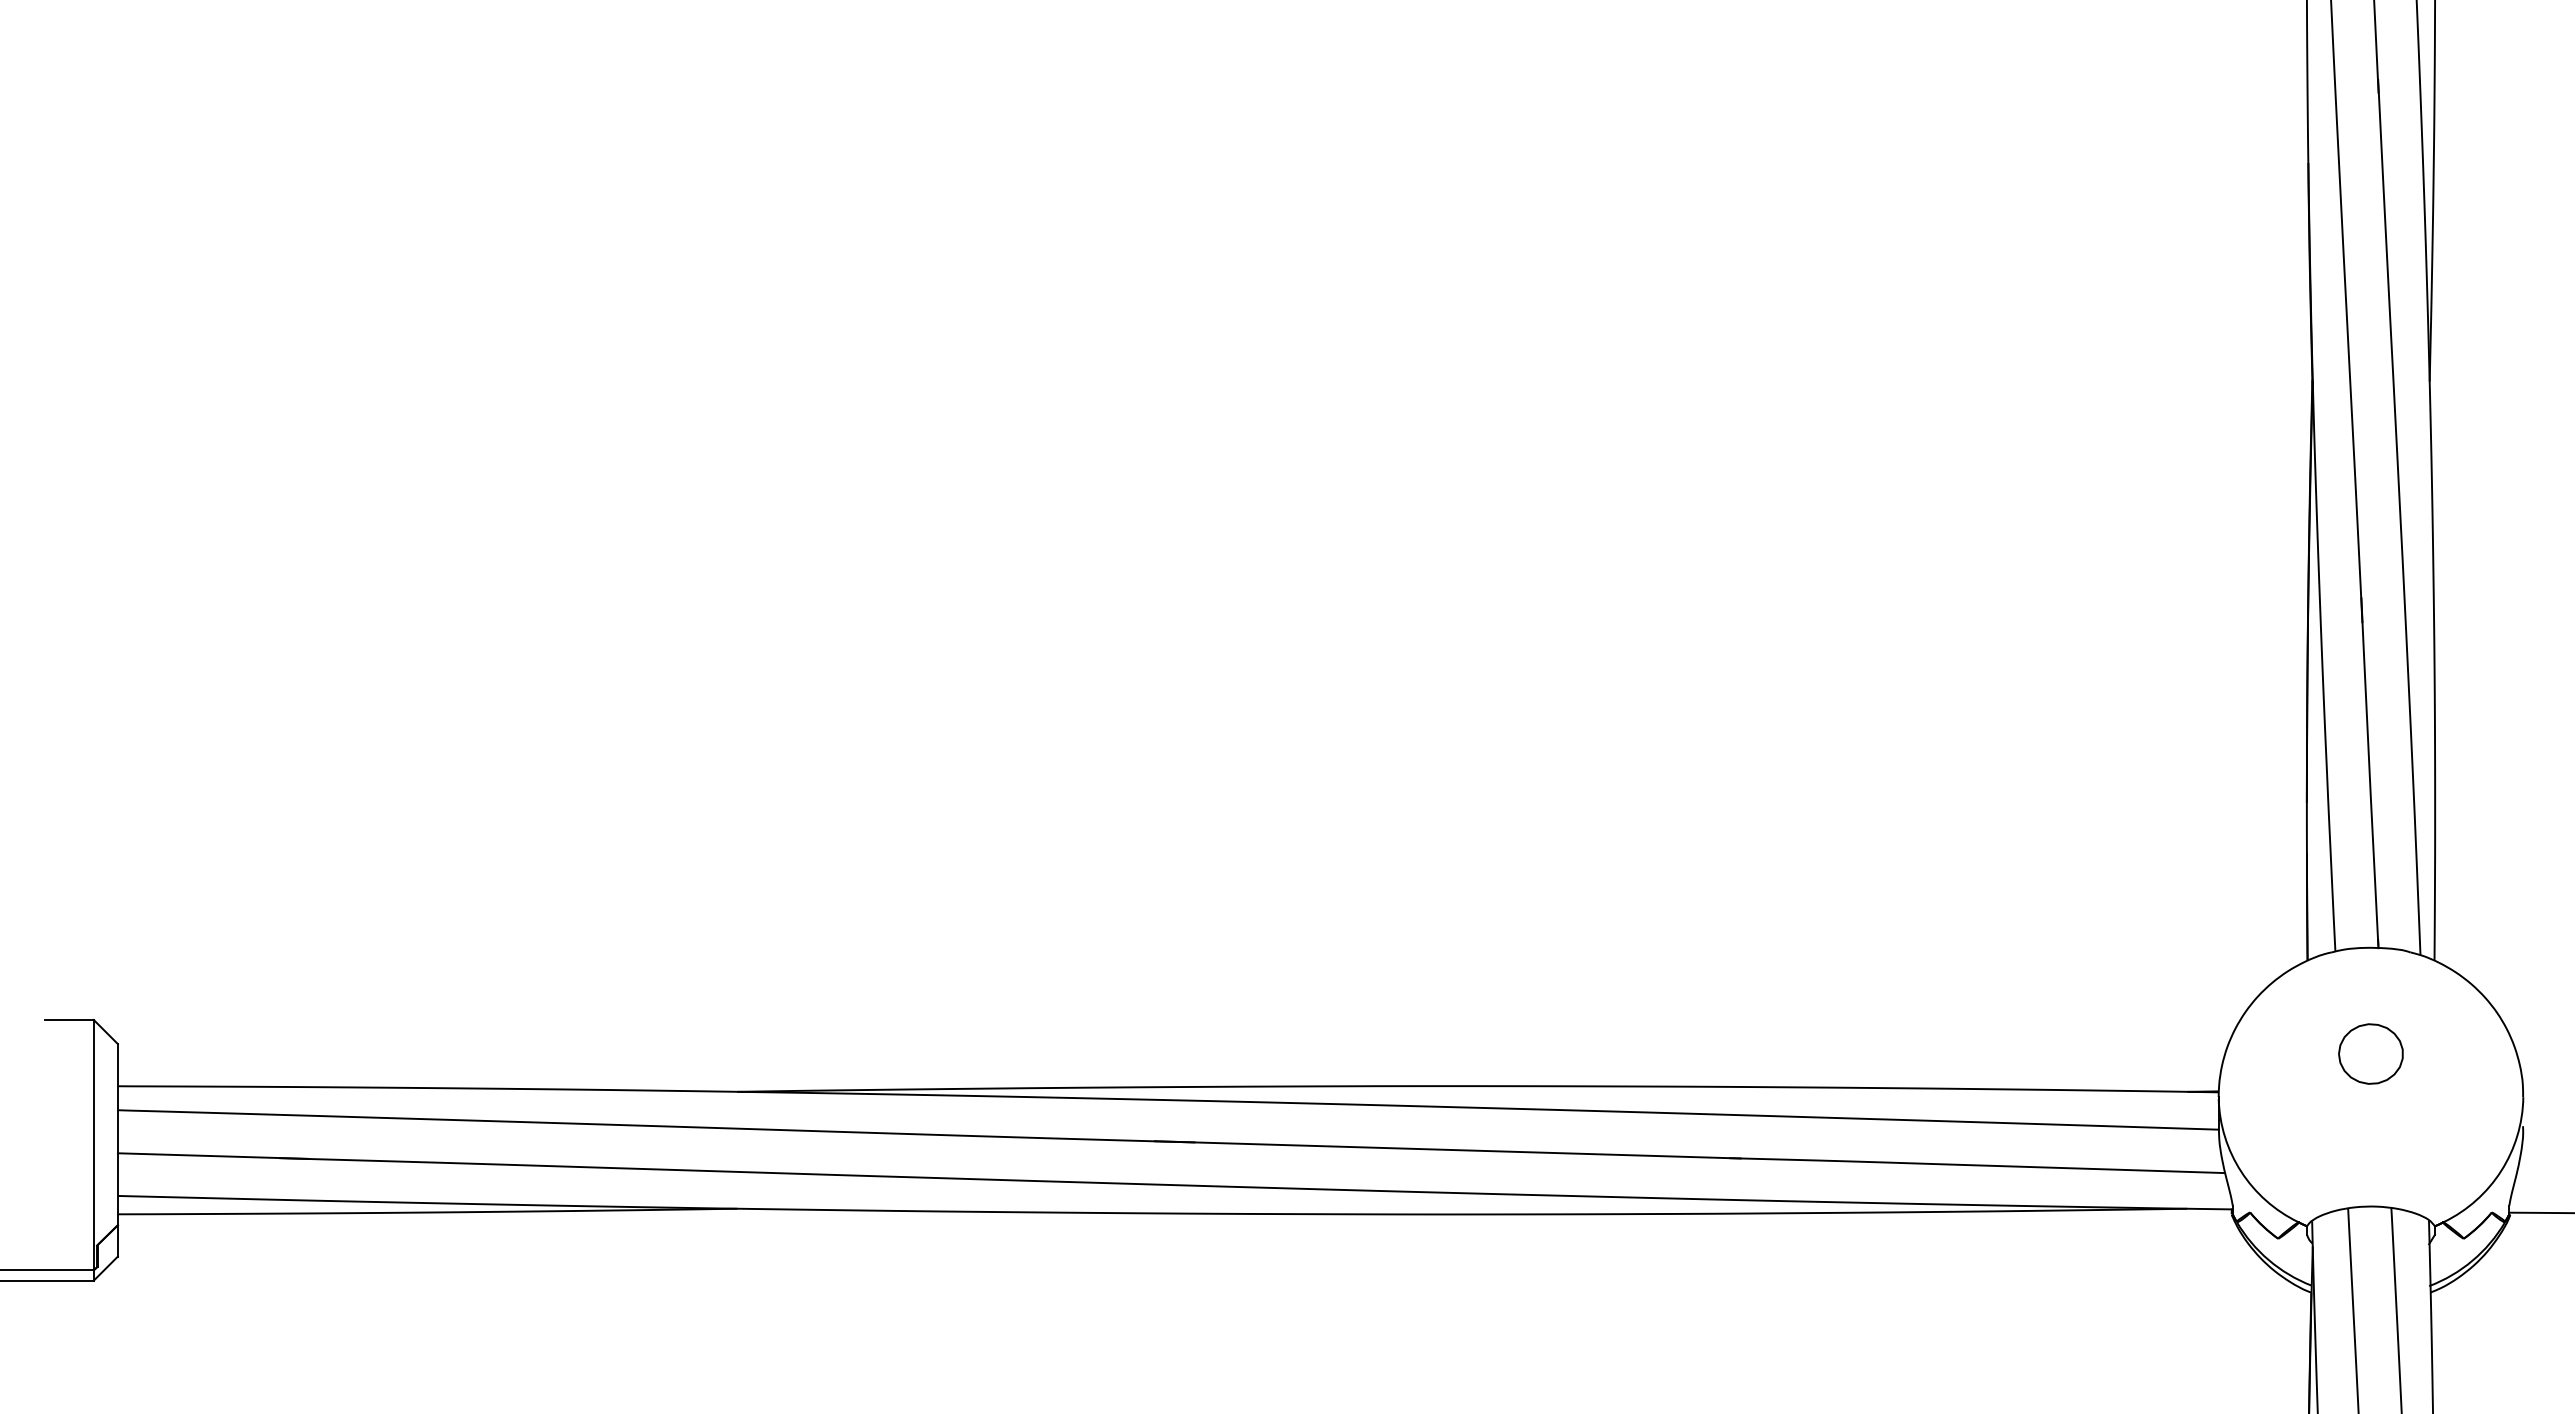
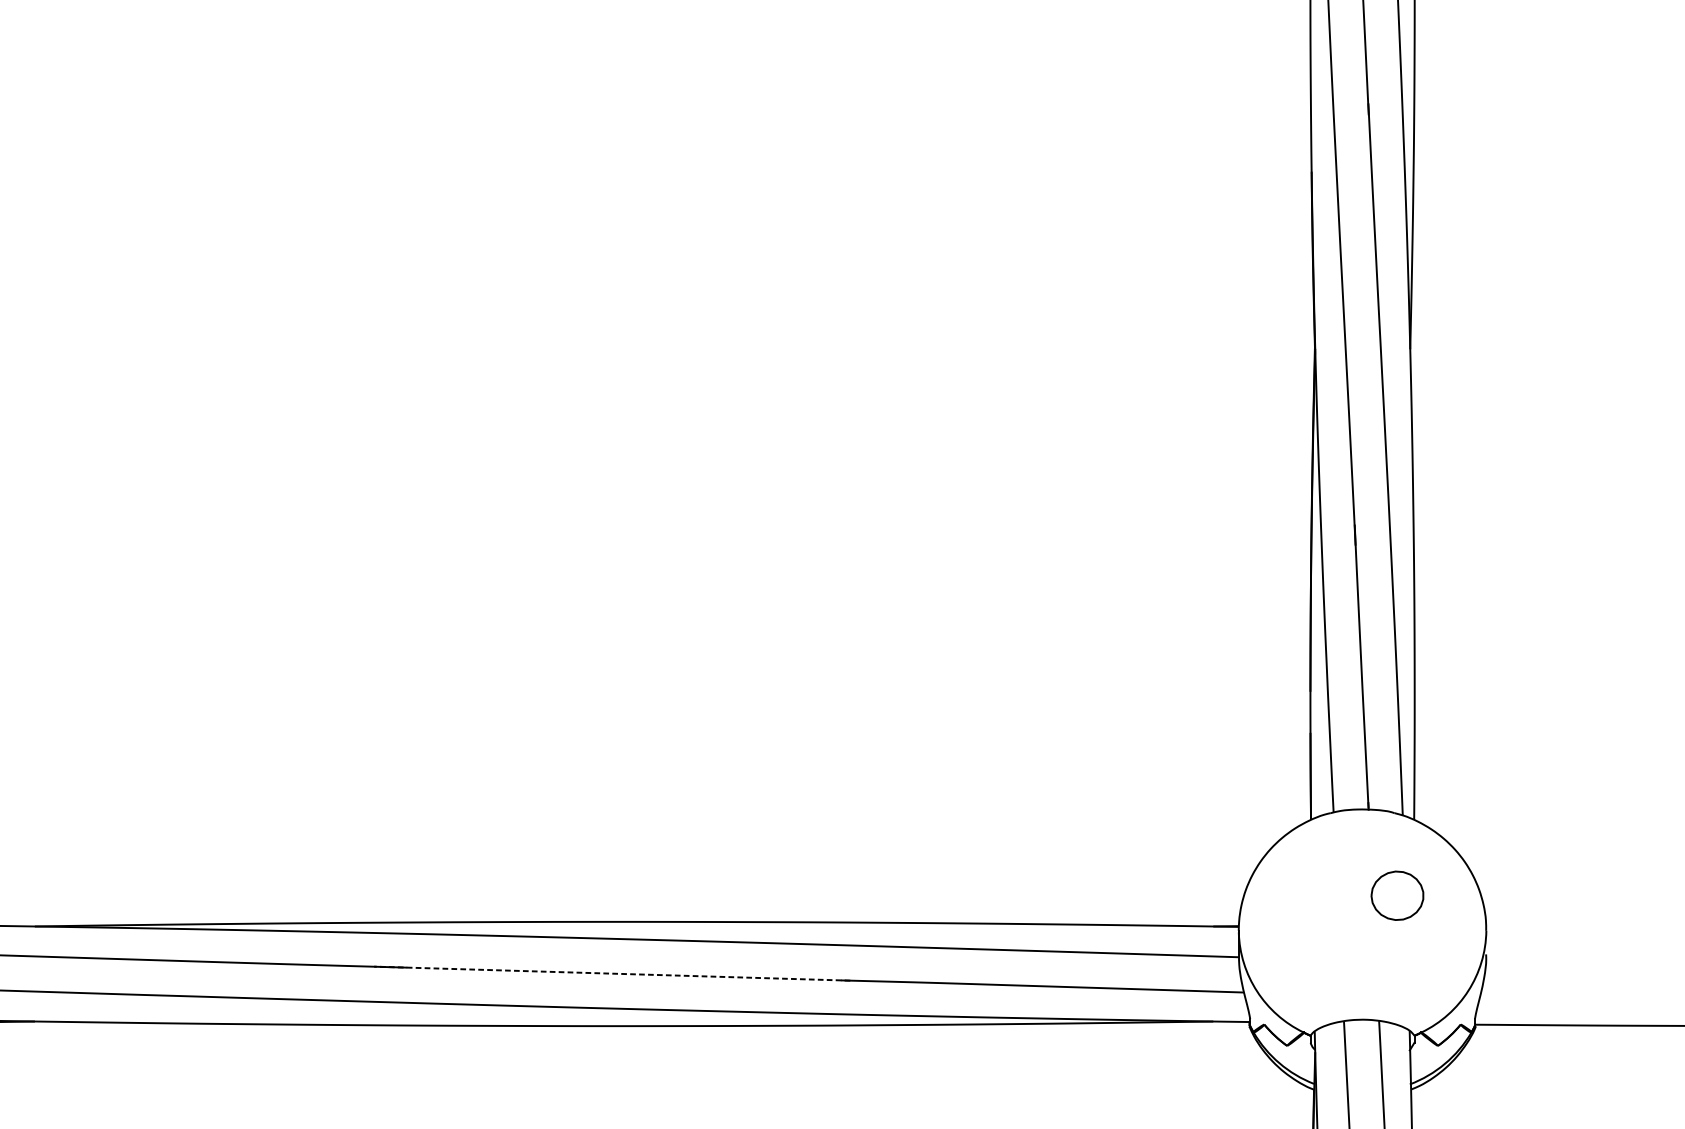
part: (2370, 1053) -> (1397, 895), moved
line: (1447, 1149) -> (612, 973), solid -> dashed

